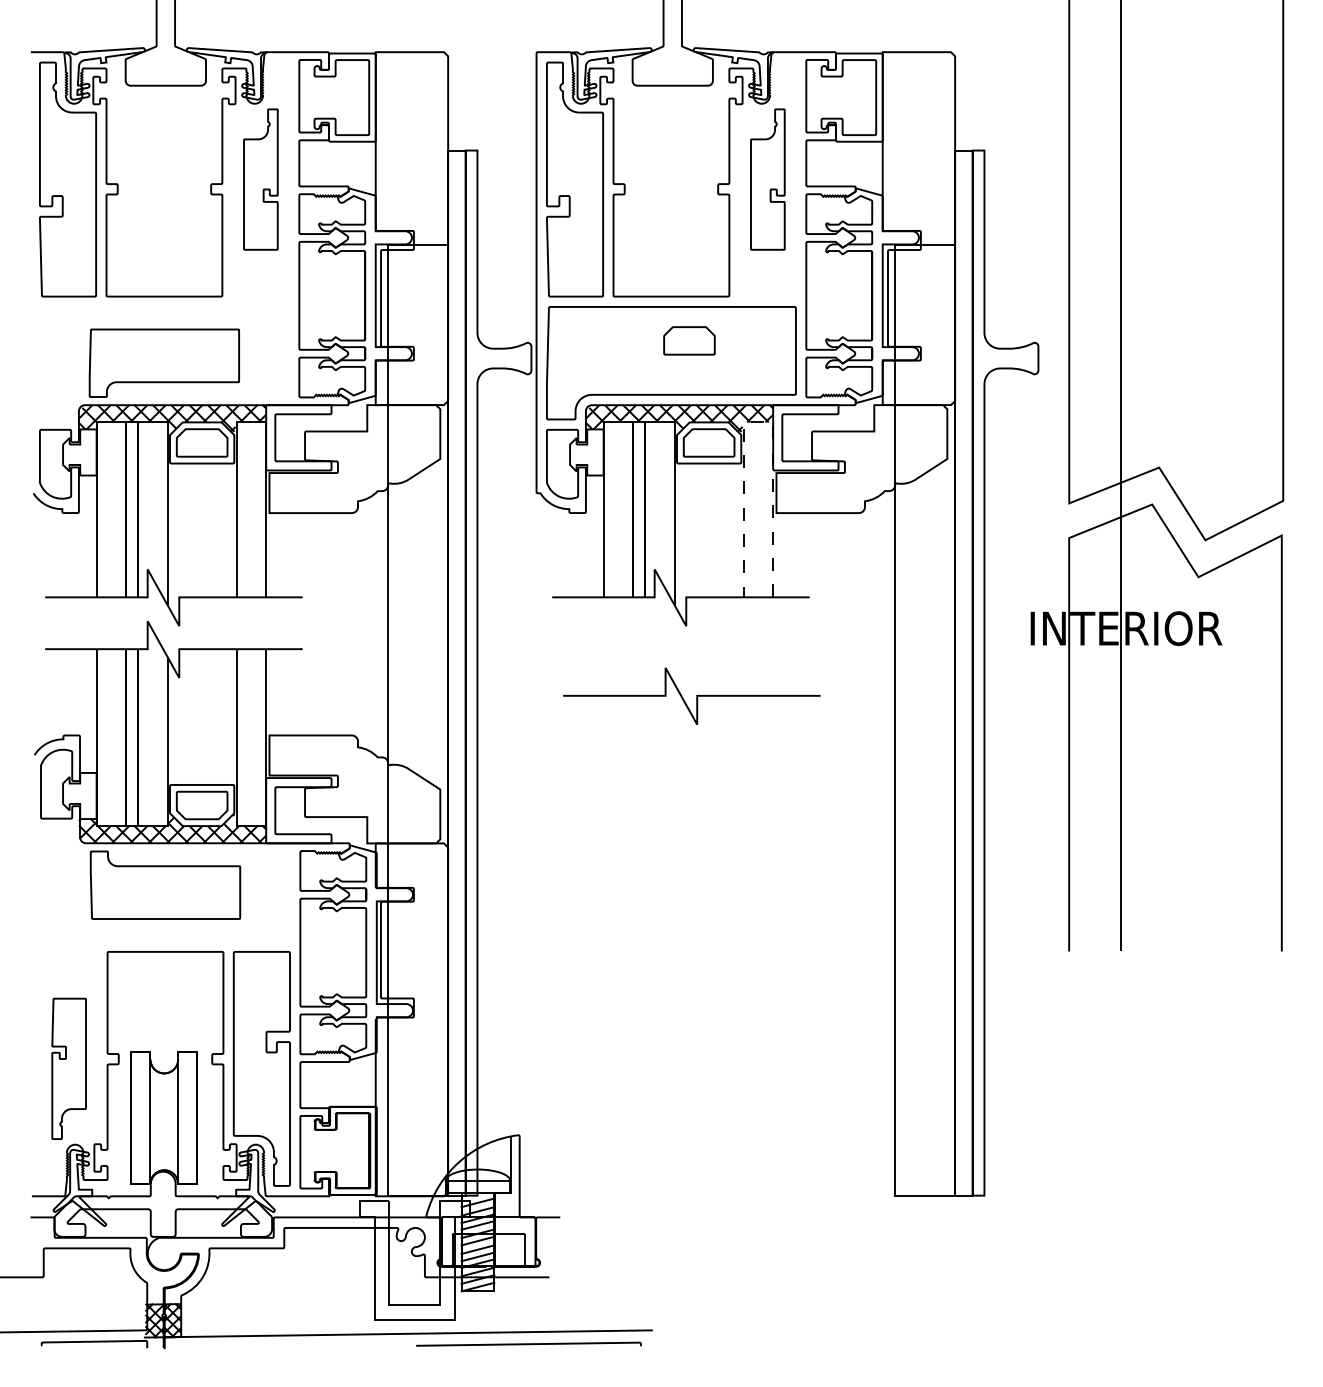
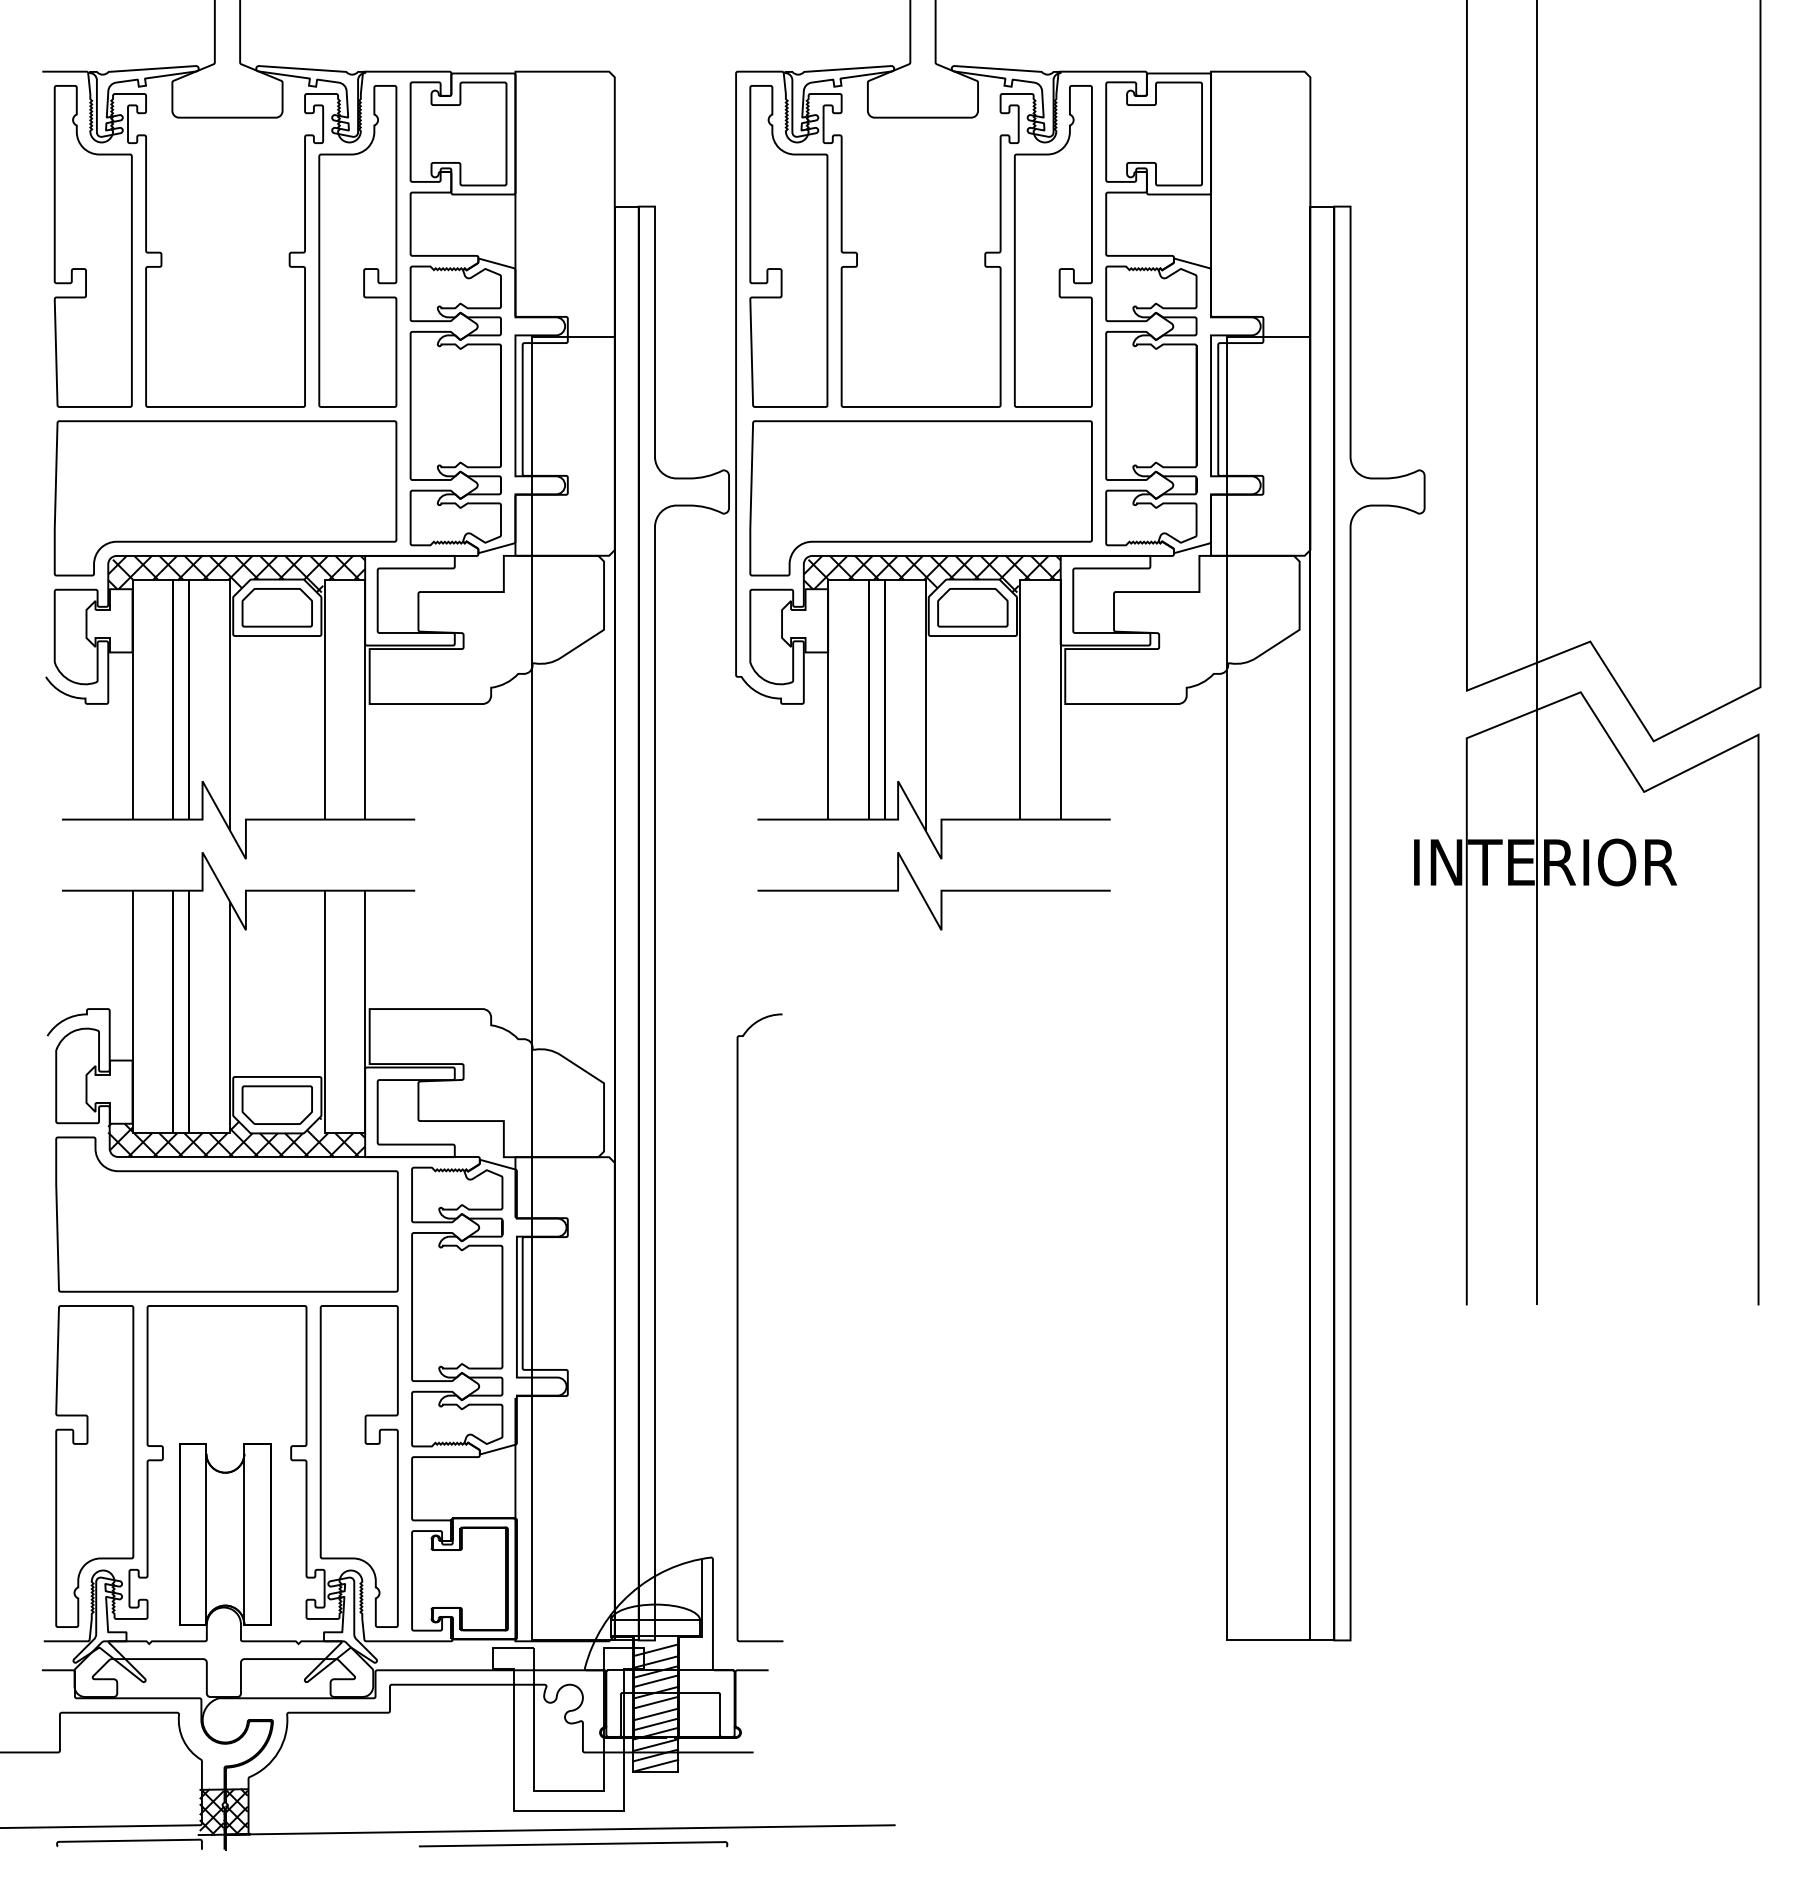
part: (260, 179) -> (357, 246), size x1.67
part: (767, 179) -> (1053, 246), size x1.67
part: (689, 340) -> (945, 467), removed
part: (164, 363) -> (225, 498), size x1.67
line: (757, 422) -> (1039, 579), dashed -> solid
part: (696, 696) -> (940, 891), moved
part: (165, 885) -> (226, 1214), size x1.67
curve: (538, 967) -> (738, 1327), added
part: (68, 1068) -> (94, 1466), size x1.67
curve: (528, 1344) -> (573, 1844), moved

